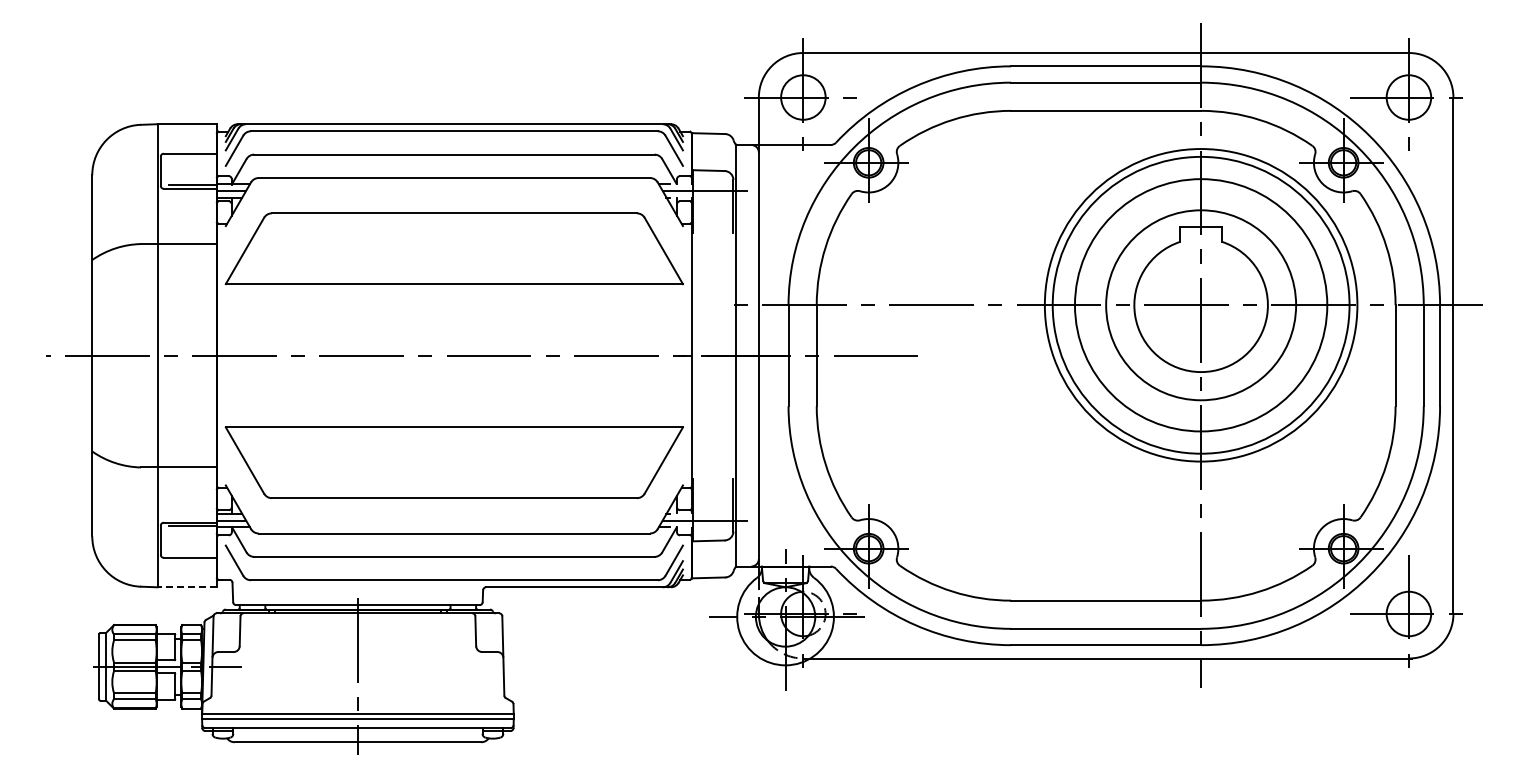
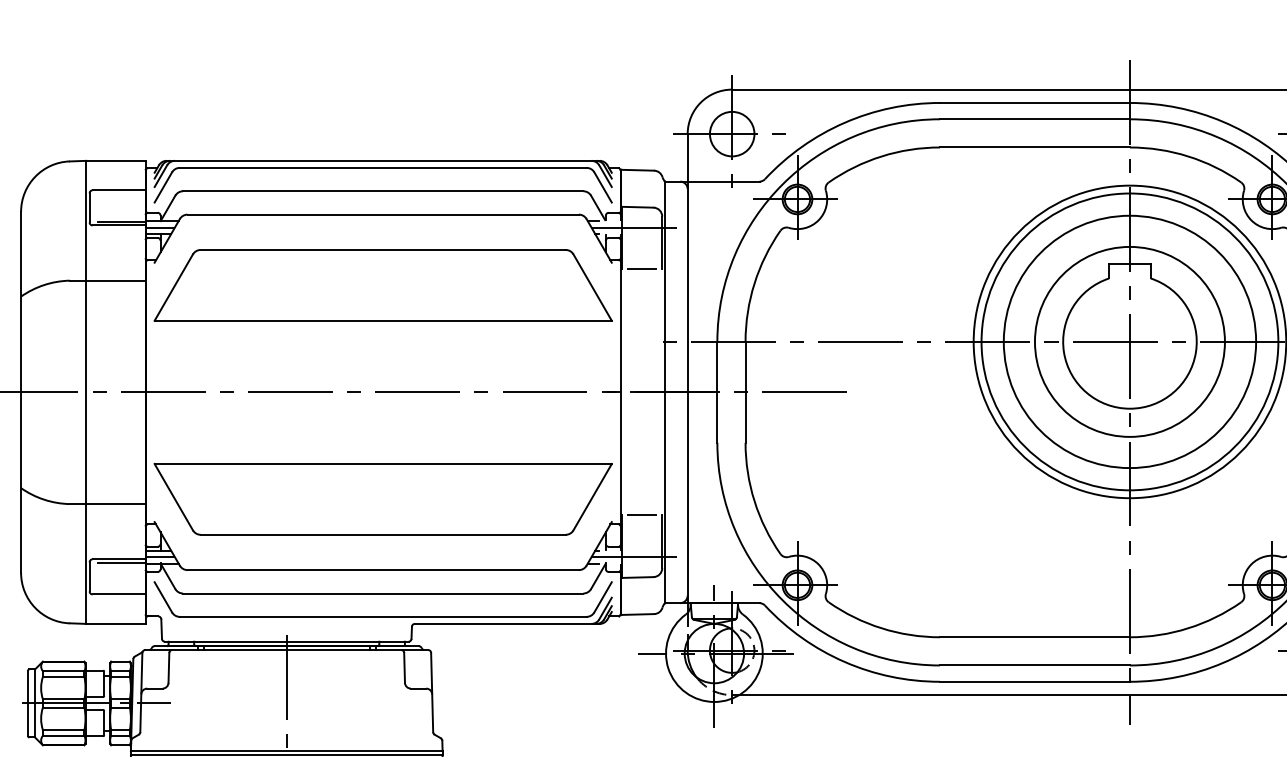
line: (713, 232) -> (642, 269), added
line: (713, 478) -> (642, 515), added
line: (187, 587) -> (116, 624), dashed -> solid

